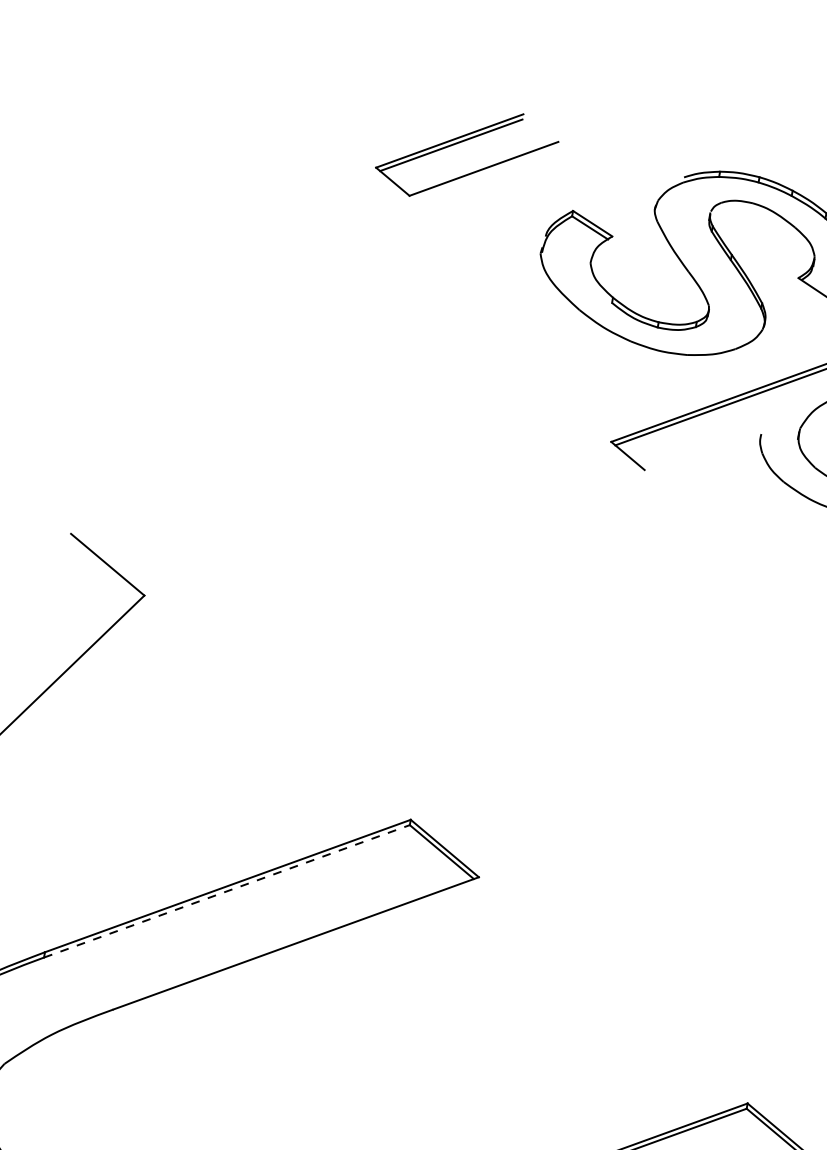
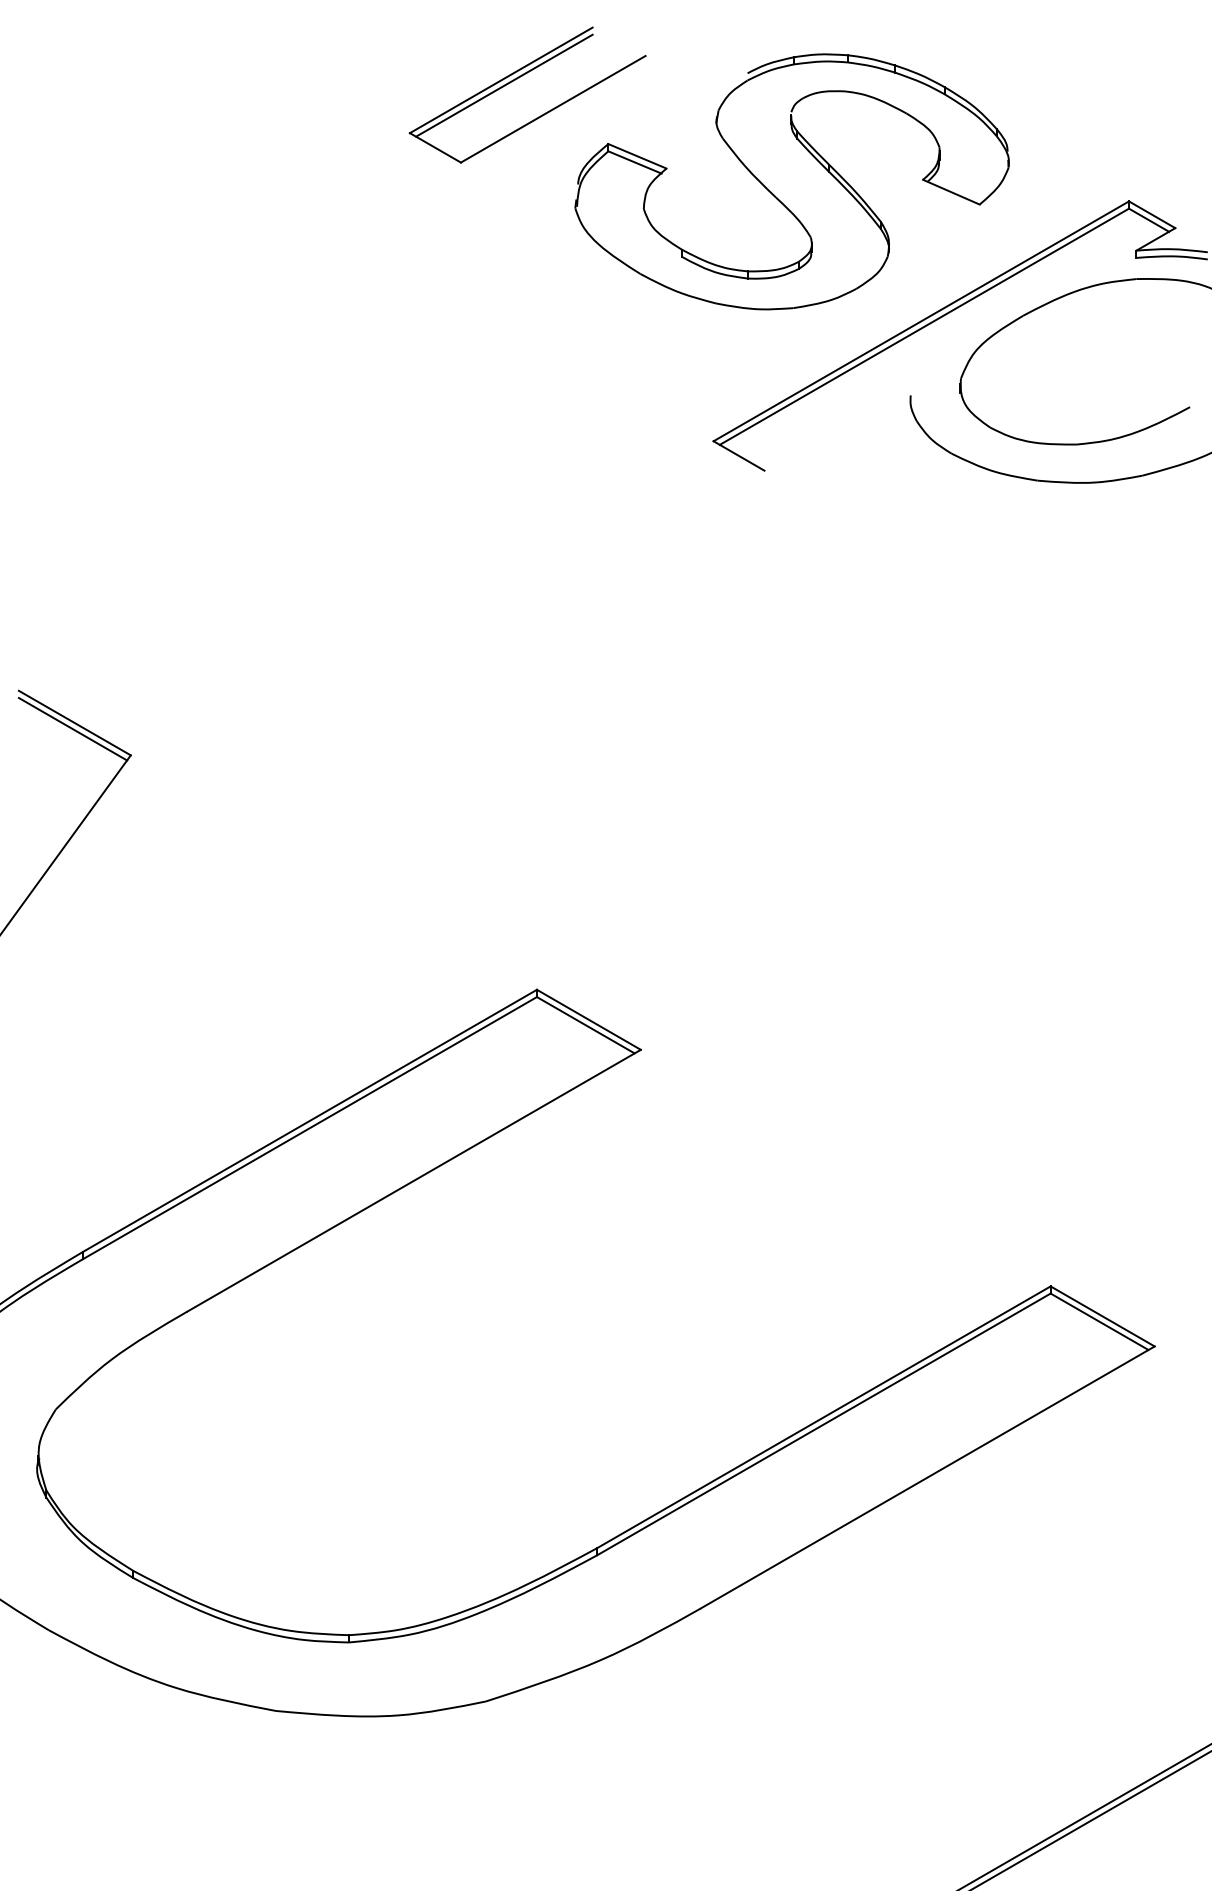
part: (463, 141) -> (519, 78), moved
line: (105, 568) -> (72, 728), added
line: (227, 891) -> (310, 1128), dashed -> solid

